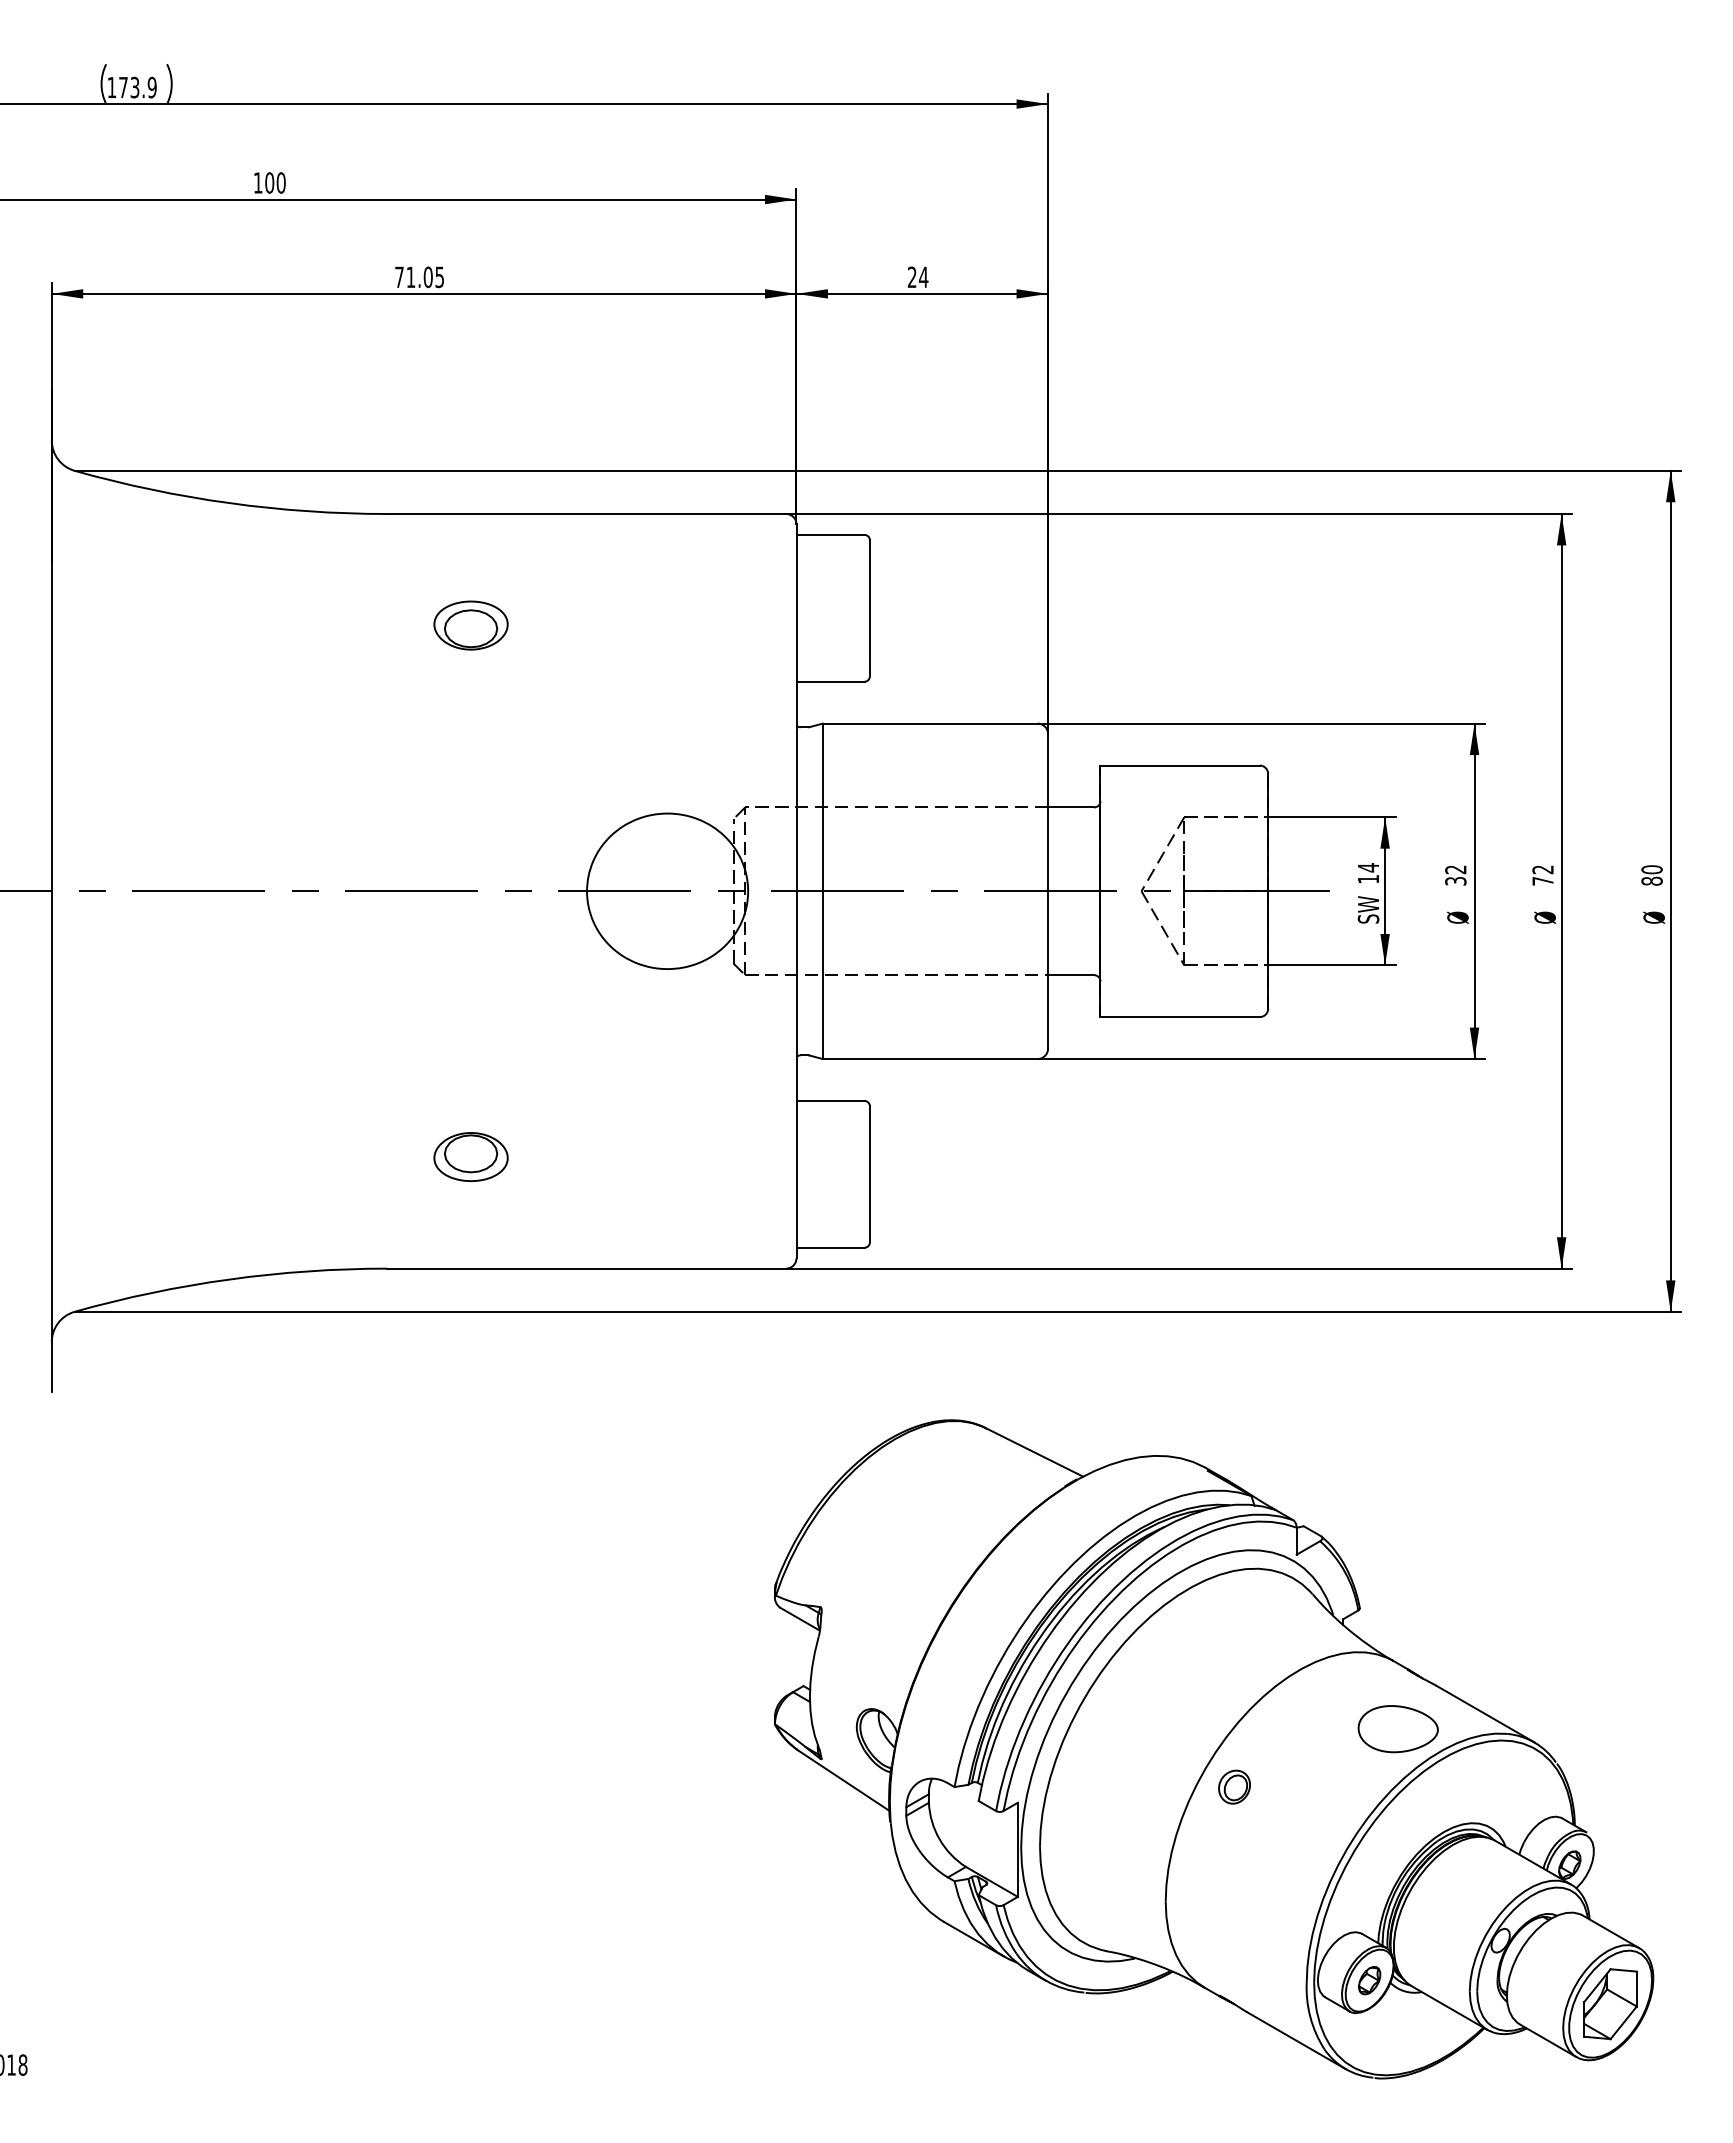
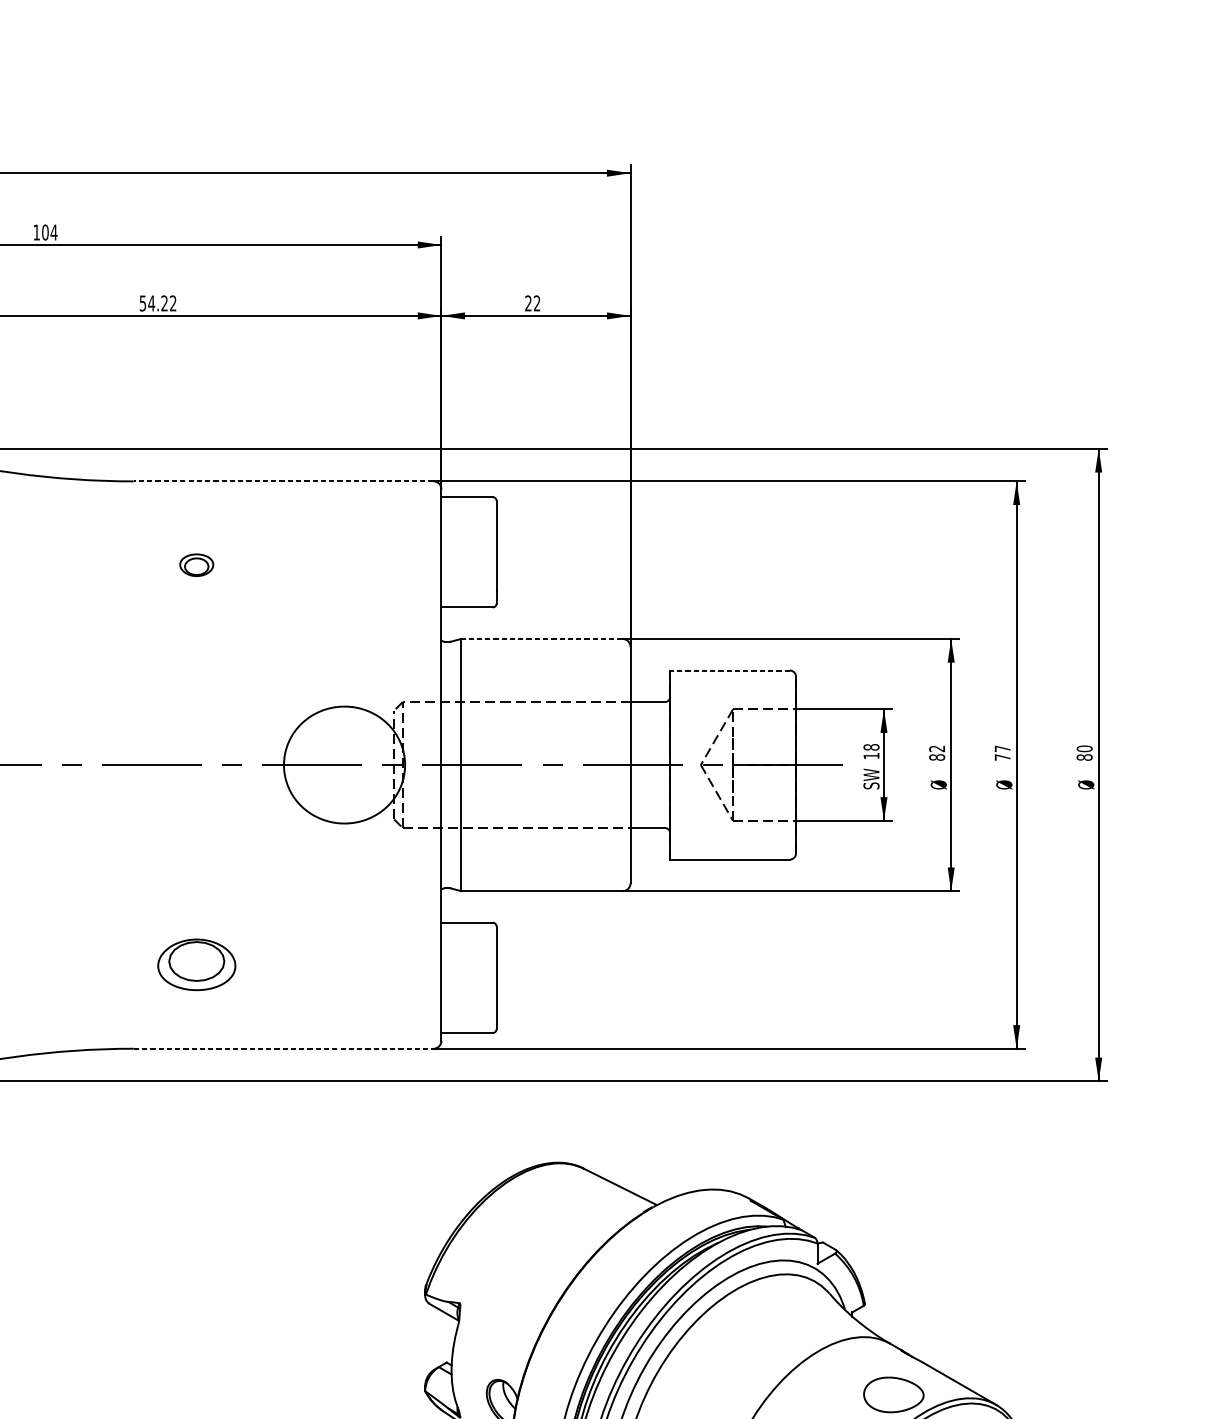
text: (280, 182) -> (53, 232), 100 -> 104
text: (923, 276) -> (536, 302), 24 -> 22
text: (419, 277) -> (158, 303), 71.05 -> 54.22
line: (586, 513) -> (283, 481), solid -> dashed
part: (470, 625) -> (196, 565), size x0.6
line: (929, 723) -> (541, 638), solid -> dashed
line: (1180, 765) -> (730, 670), solid -> dashed
text: (1368, 867) -> (871, 747), 14 -> 18
text: (1542, 869) -> (1002, 748), 72 -> 77
text: (1455, 880) -> (936, 756), 32 -> 82
part: (470, 1156) -> (196, 964), size x1.4
line: (587, 1268) -> (284, 1048), solid -> dashed

